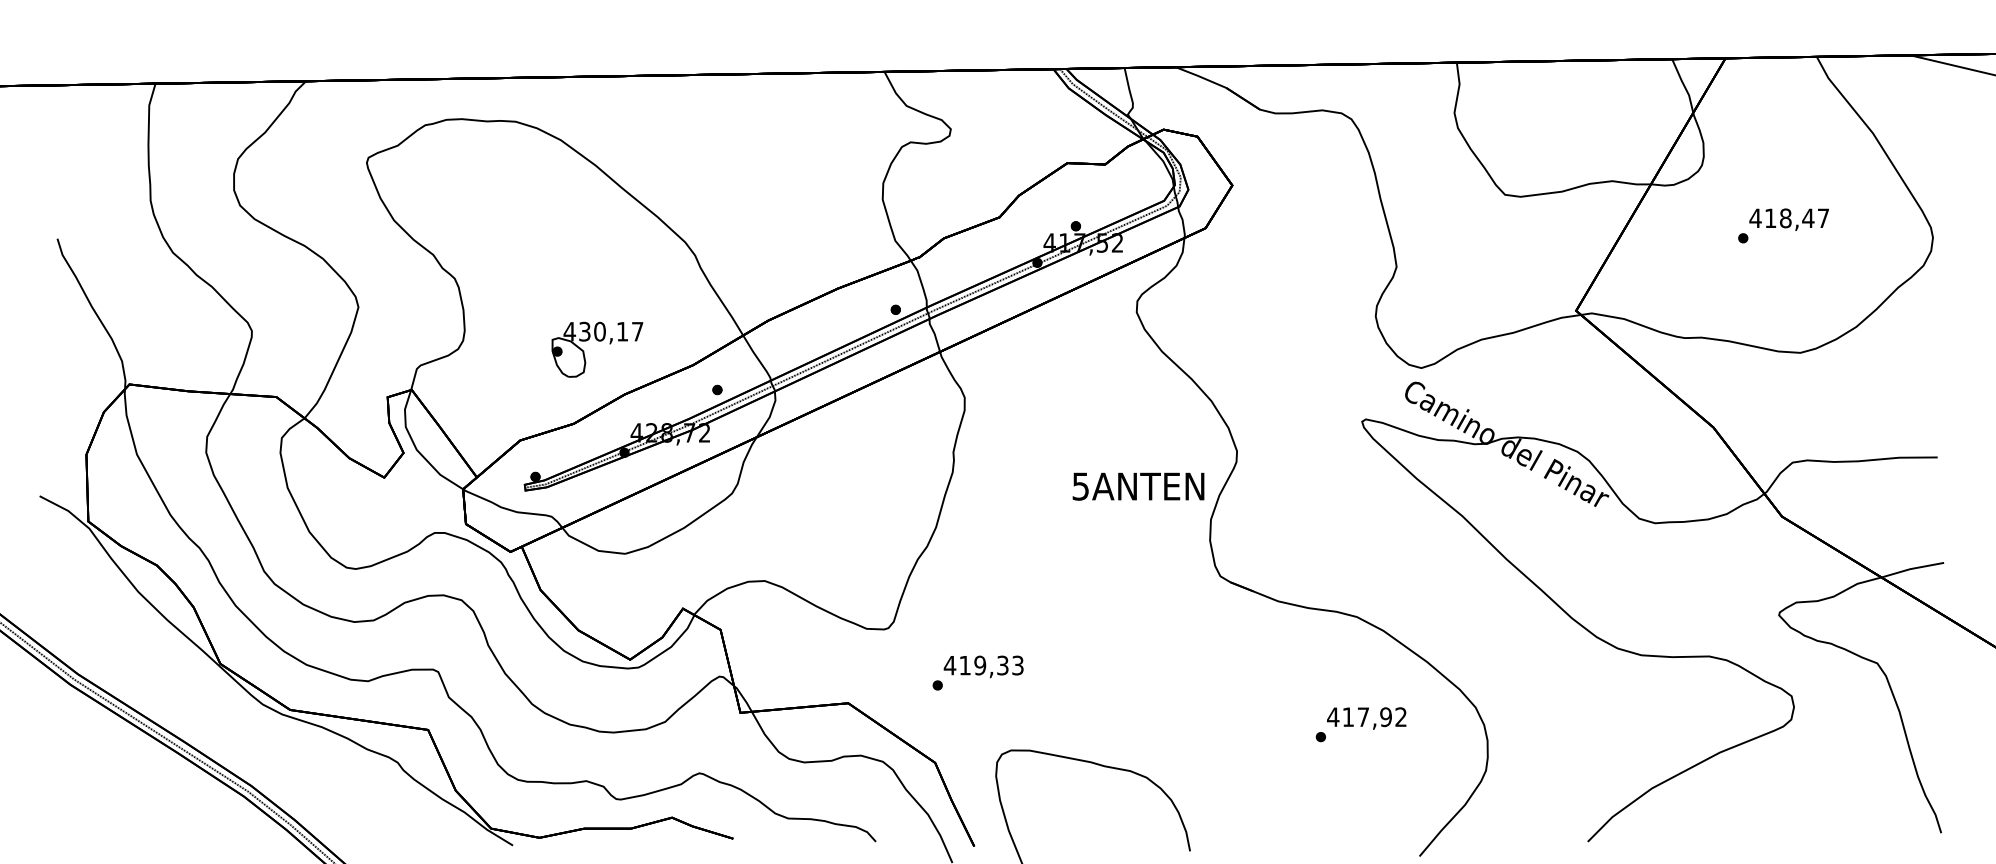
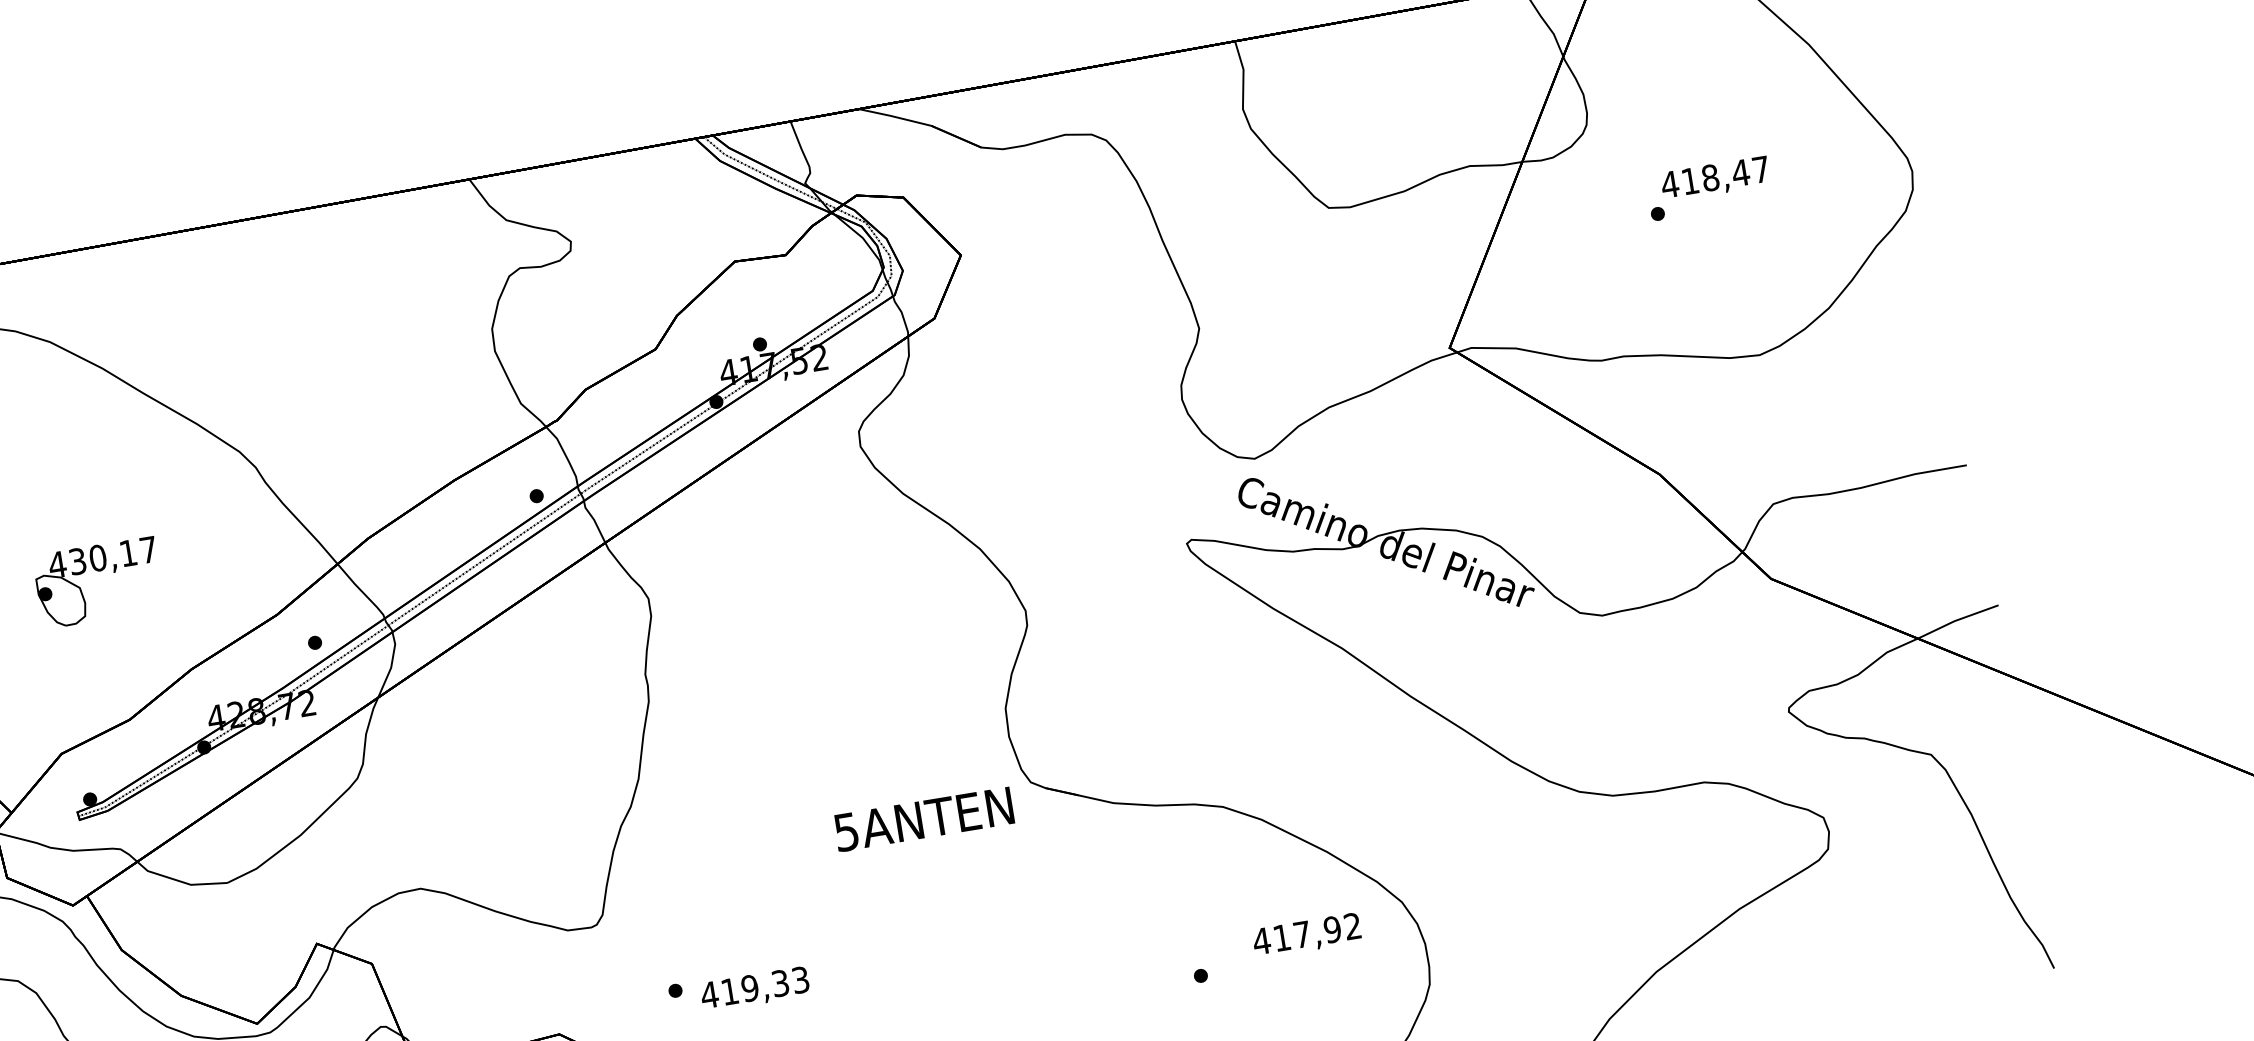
part: (598, 341) -> (98, 571), moved
text: (1138, 486) -> (923, 819), moved
text: (983, 666) -> (754, 988), moved
text: (1366, 718) -> (1306, 935), moved

